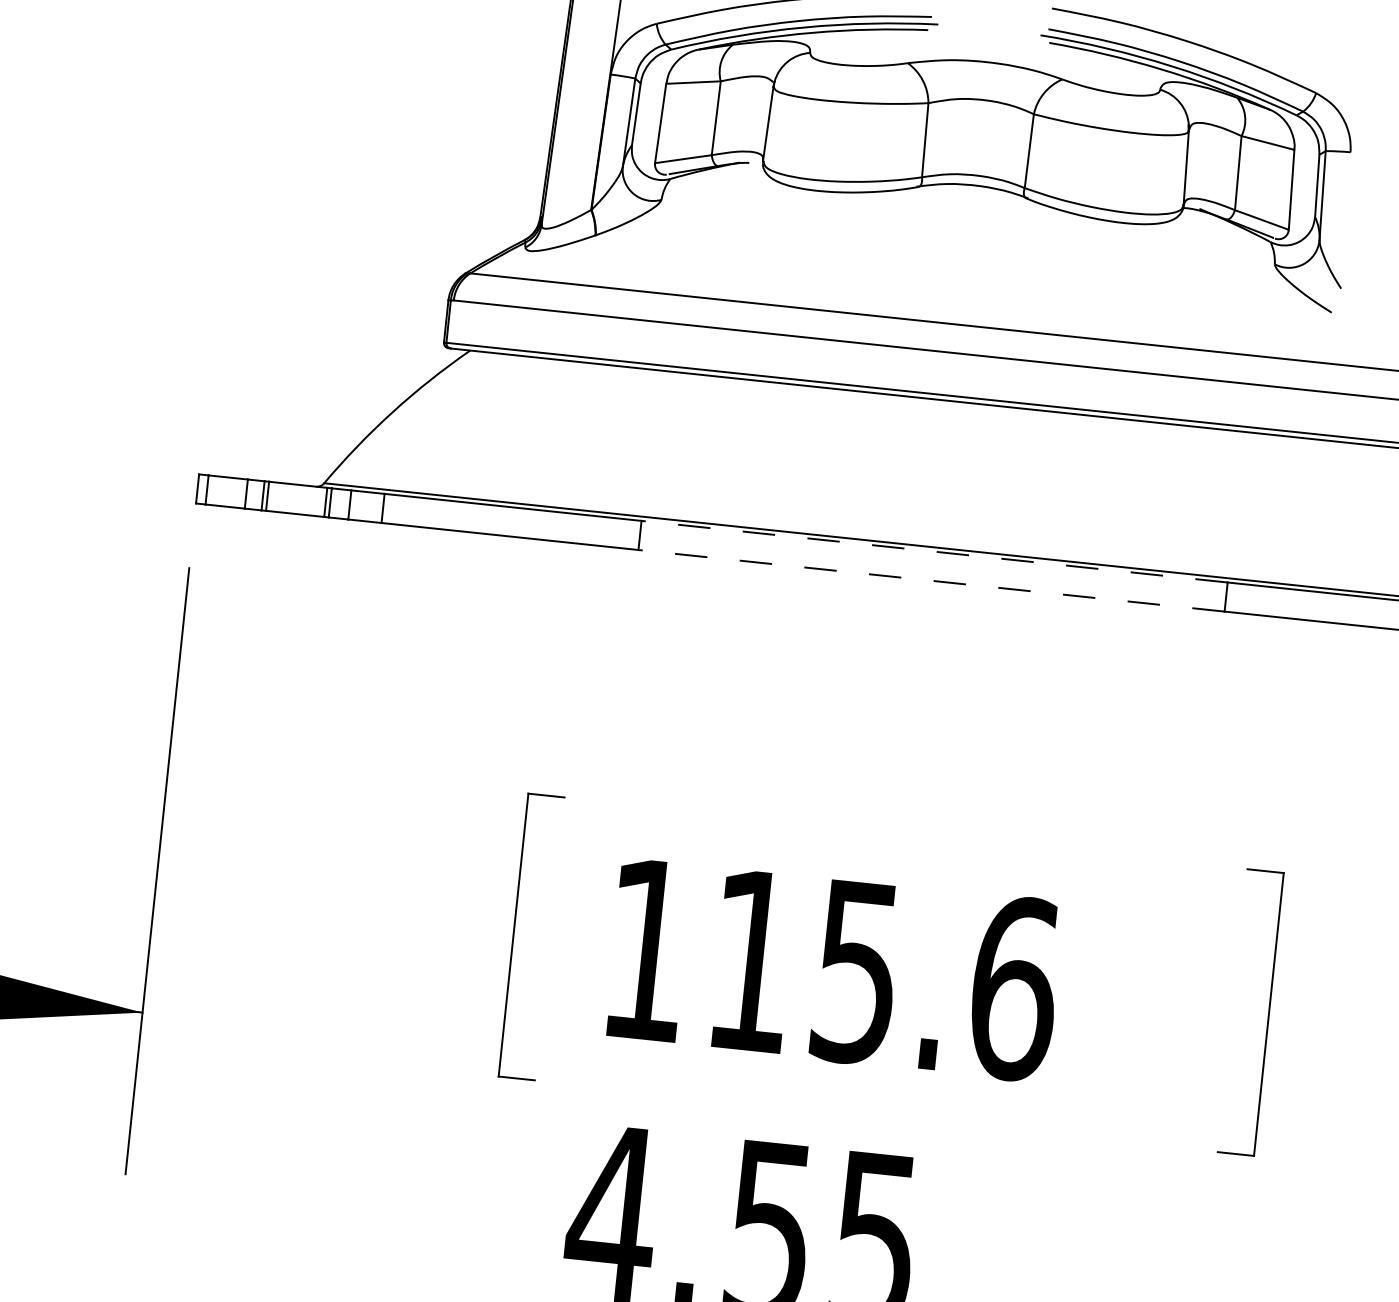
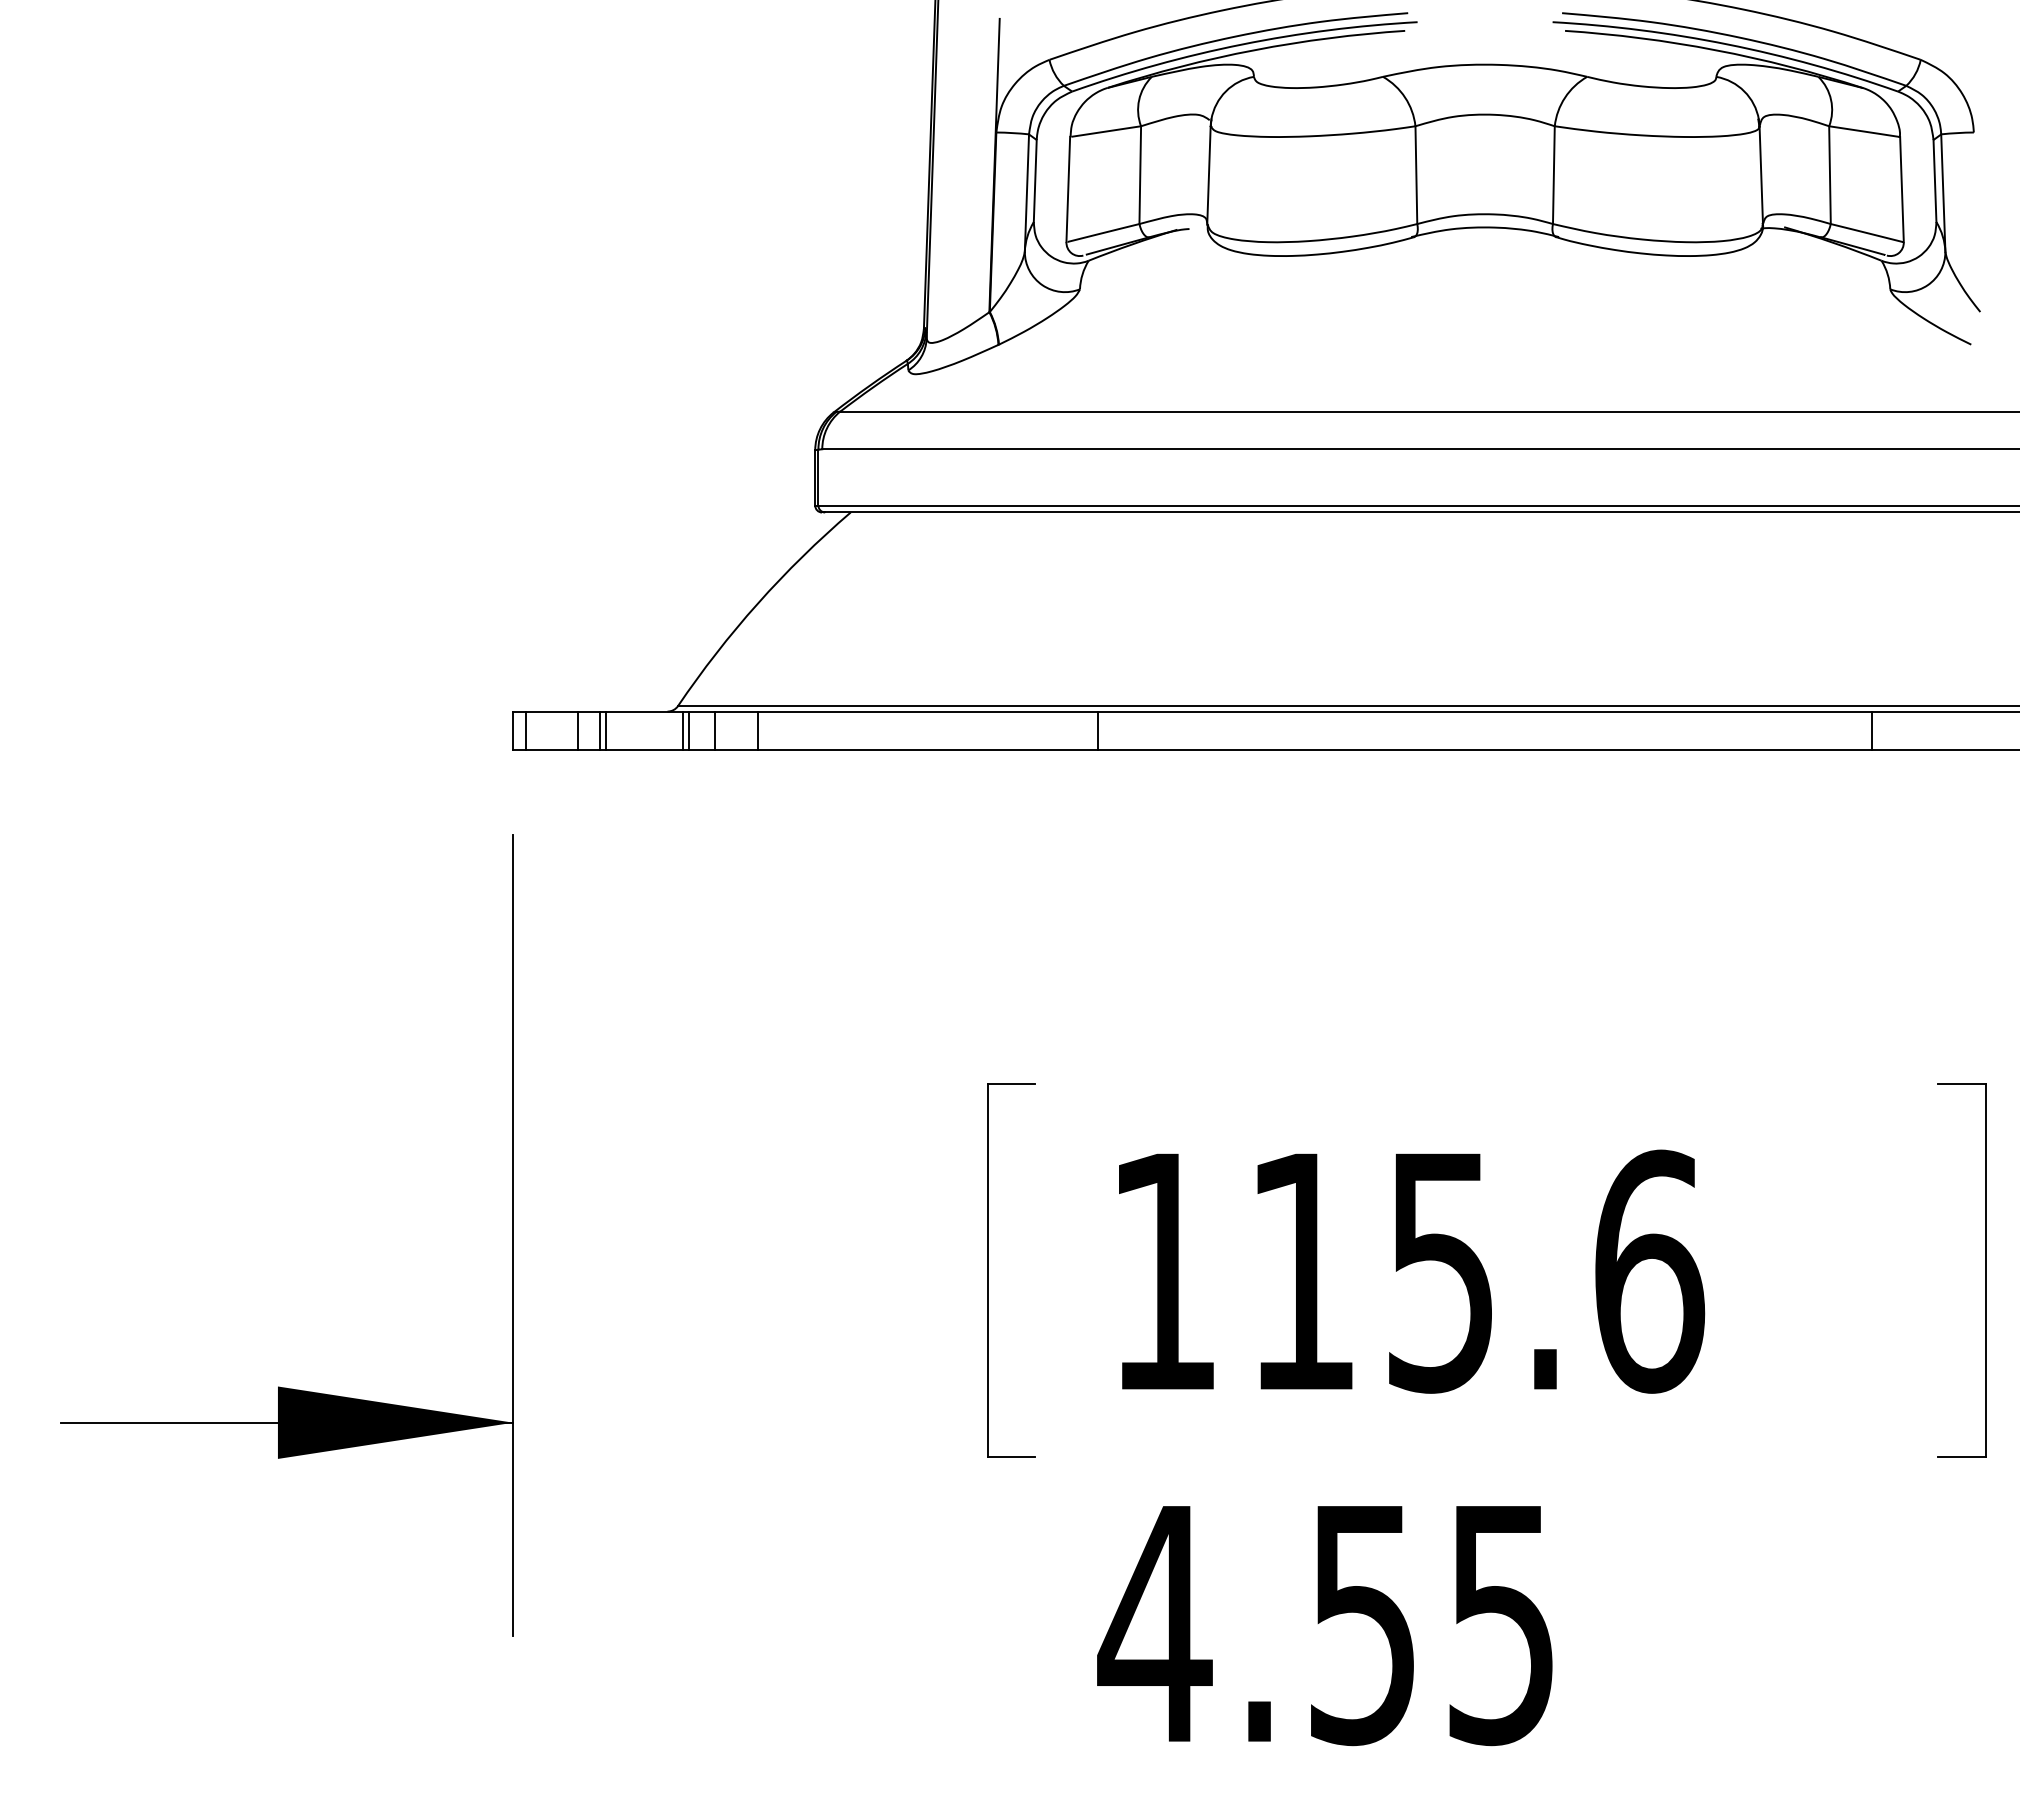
line: (934, 551) -> (1484, 711), dashed -> solid
line: (931, 581) -> (1484, 750), dashed -> solid

